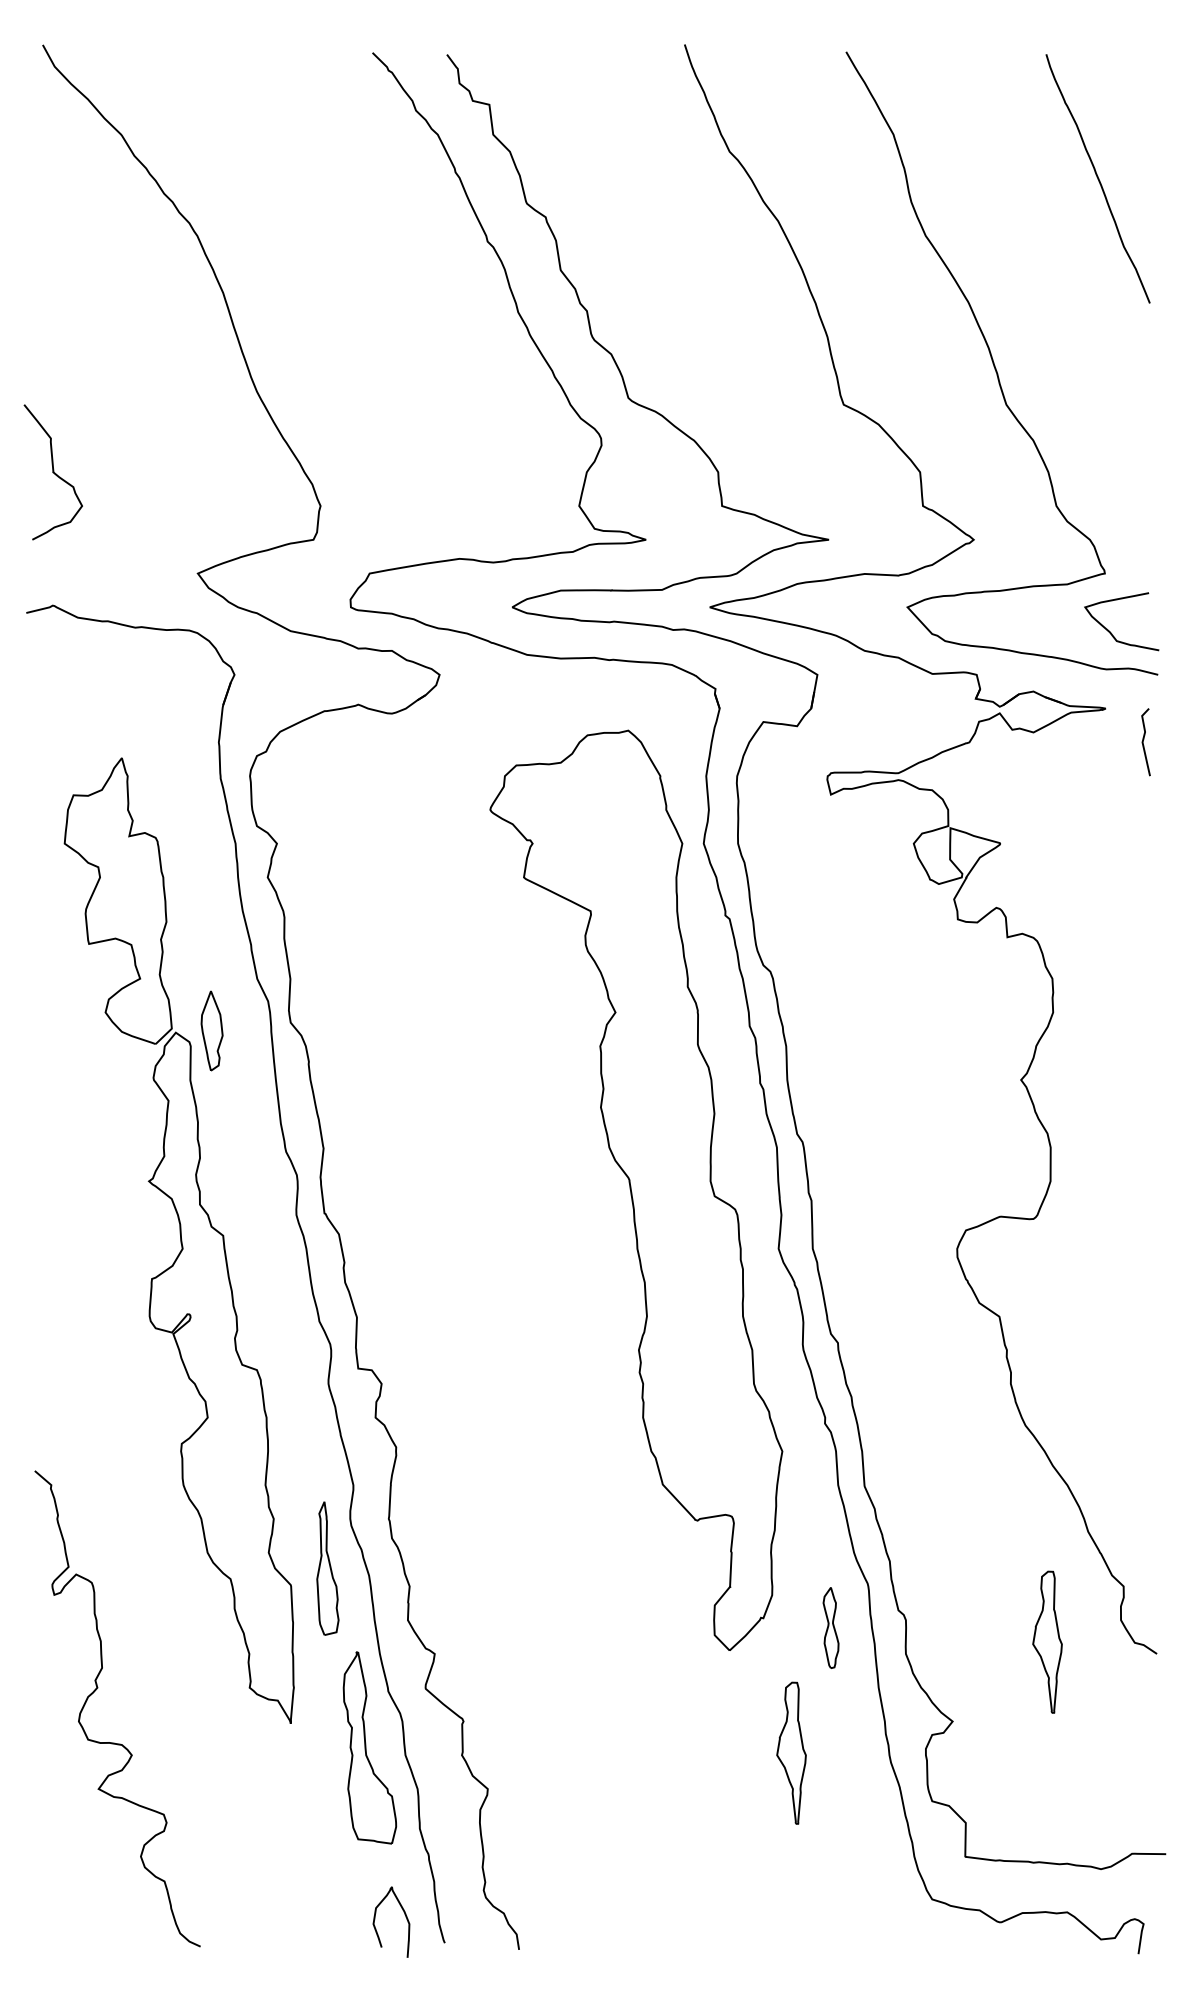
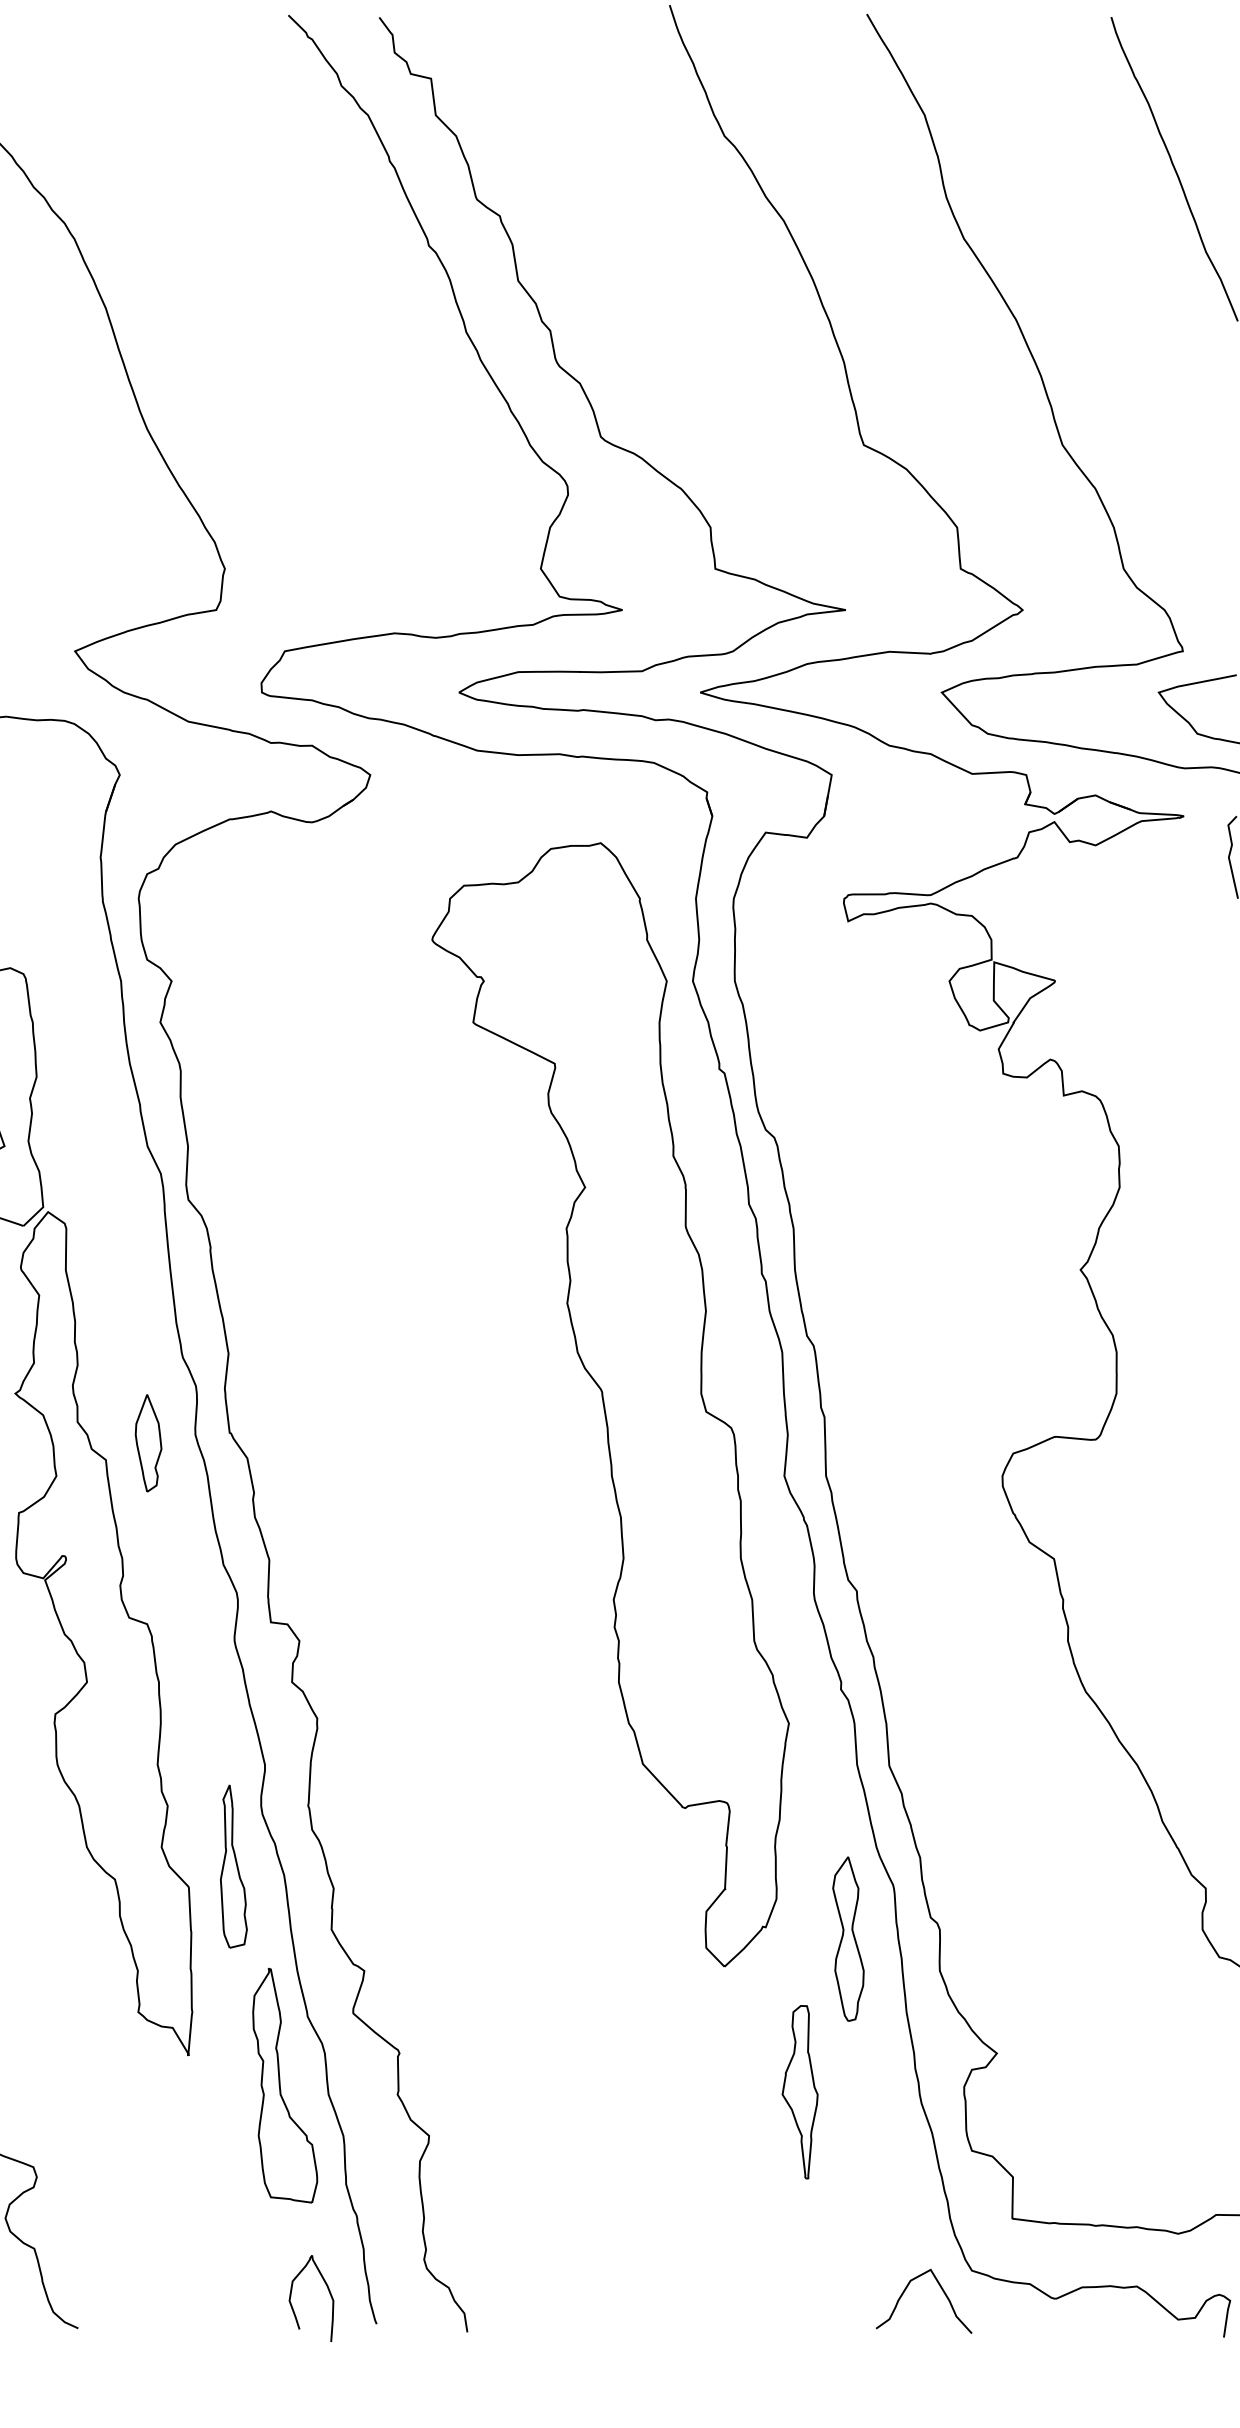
part: (211, 1030) -> (147, 1442), moved
part: (830, 1627) -> (847, 1938), size x1.67
part: (1047, 1641) -> (1112, 1955), removed
curve: (878, 1915) -> (906, 2290), added

